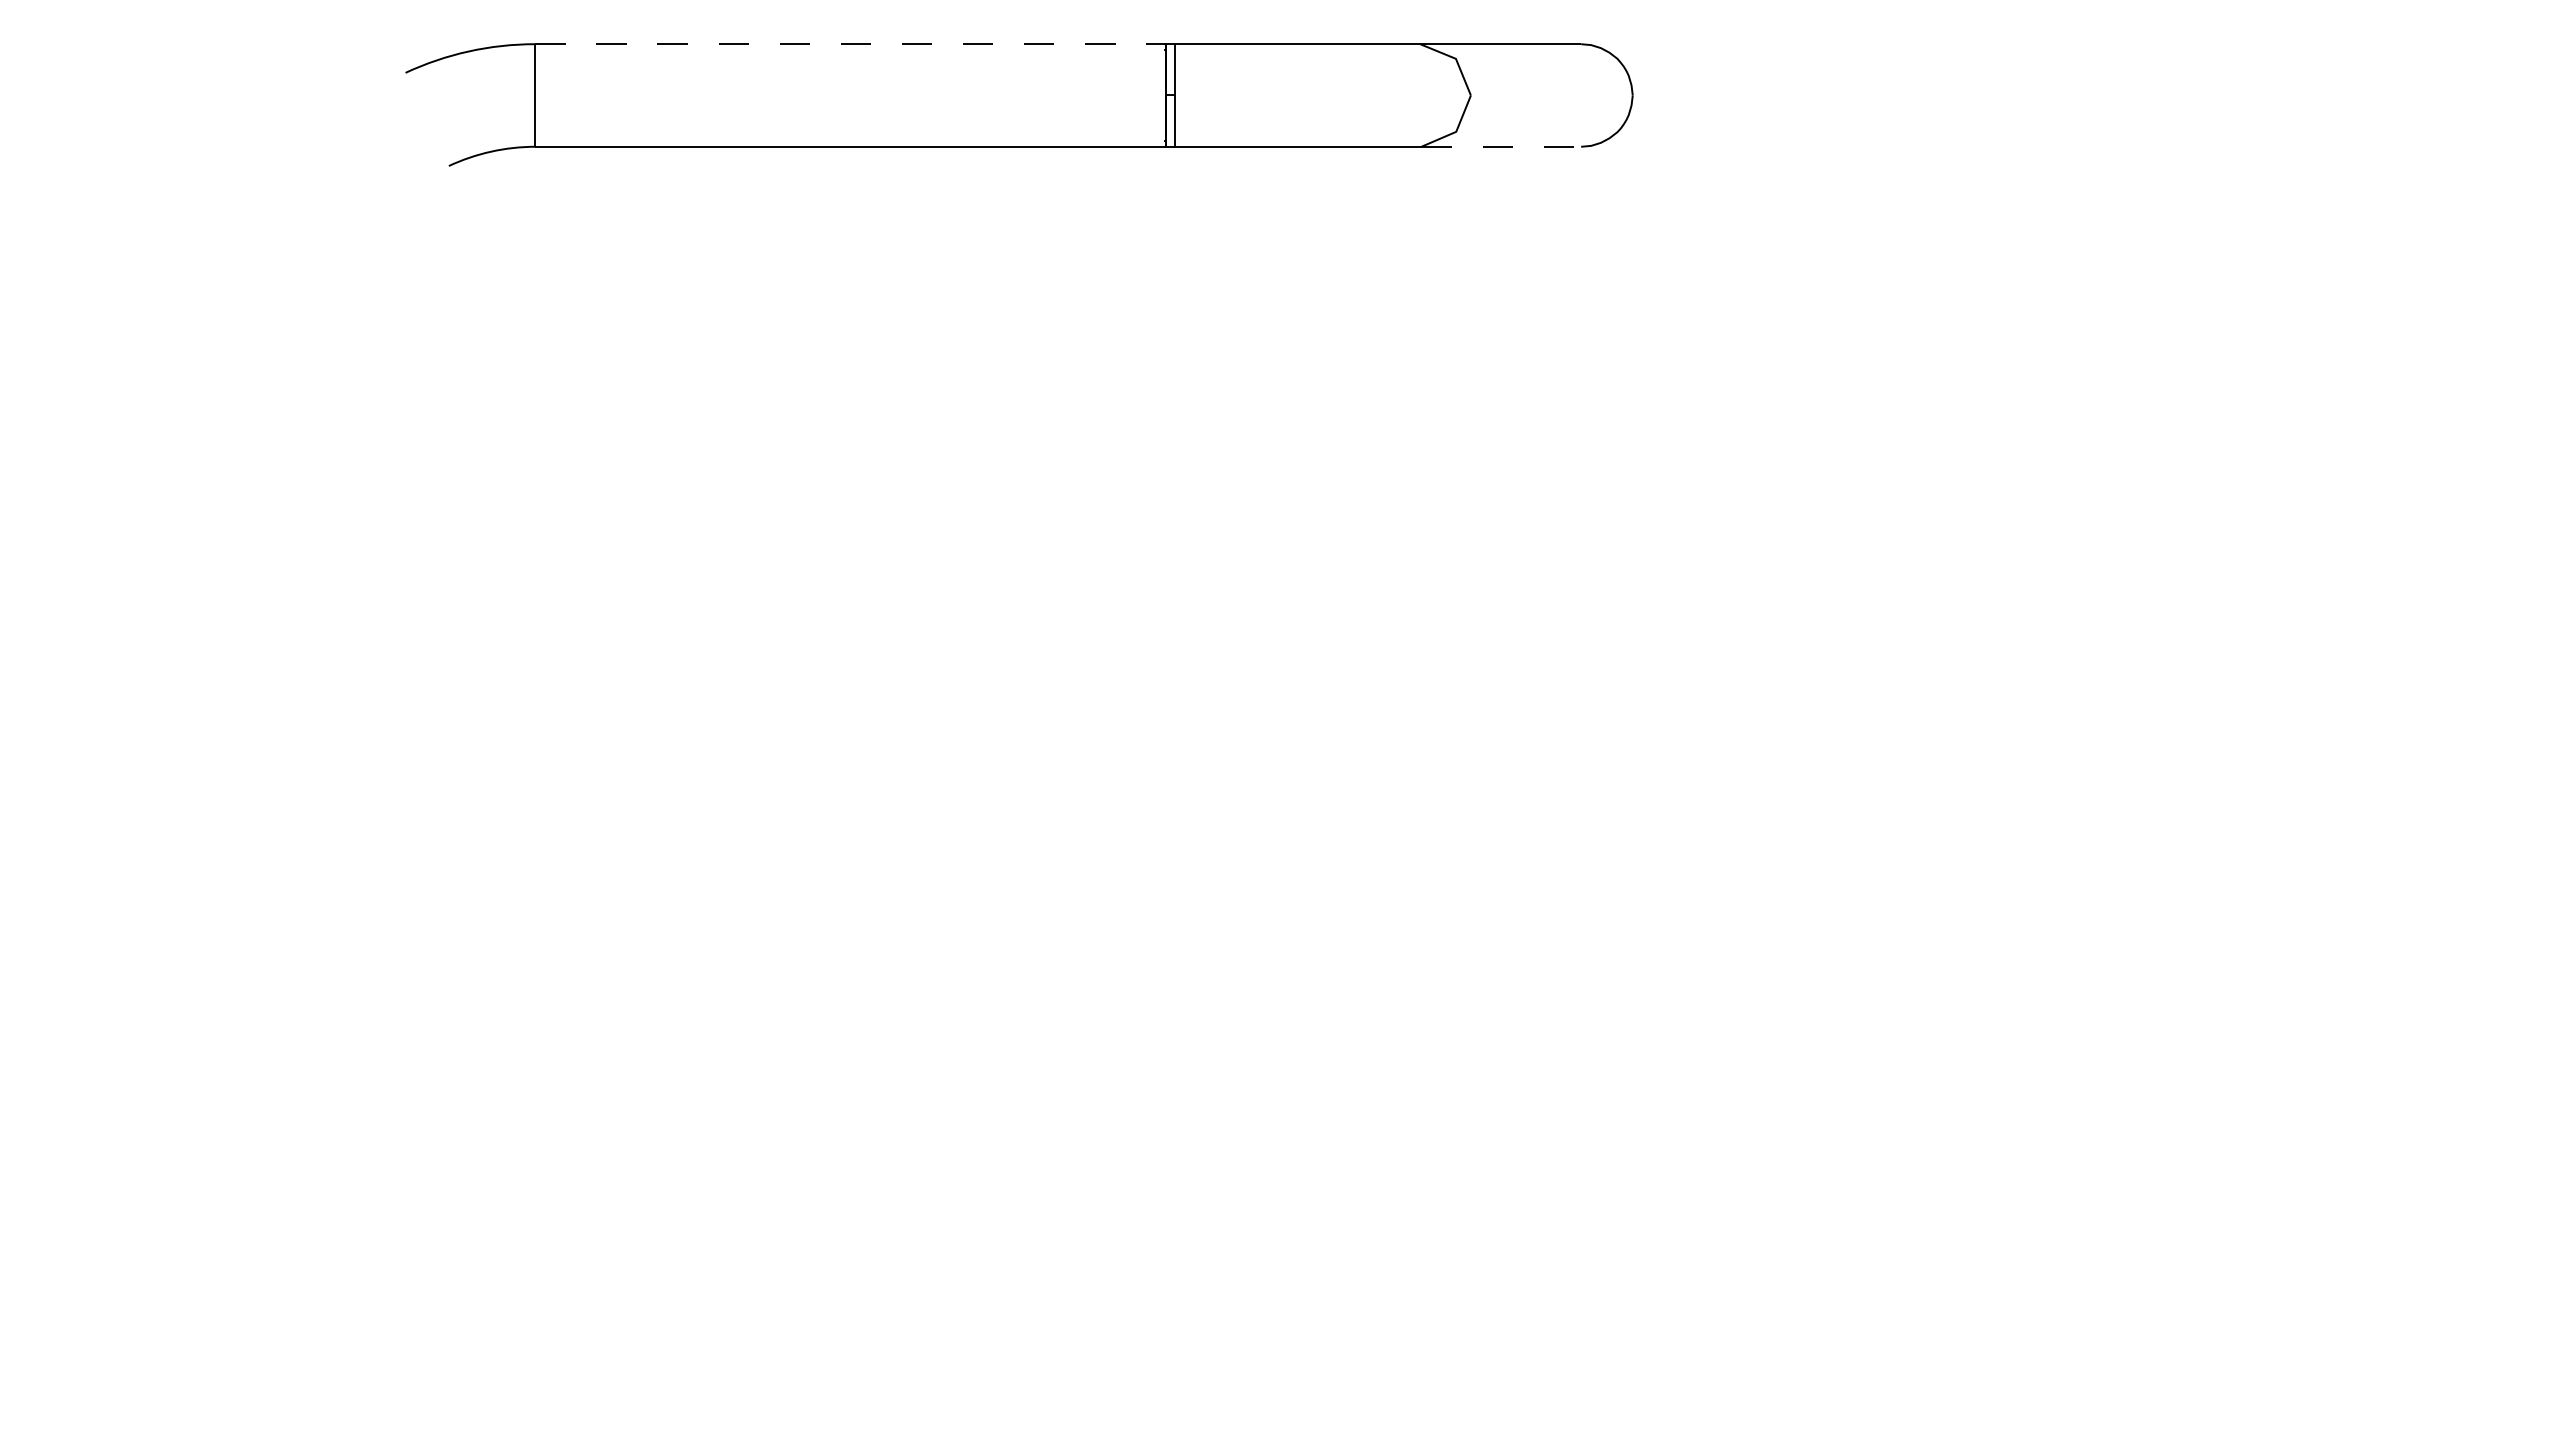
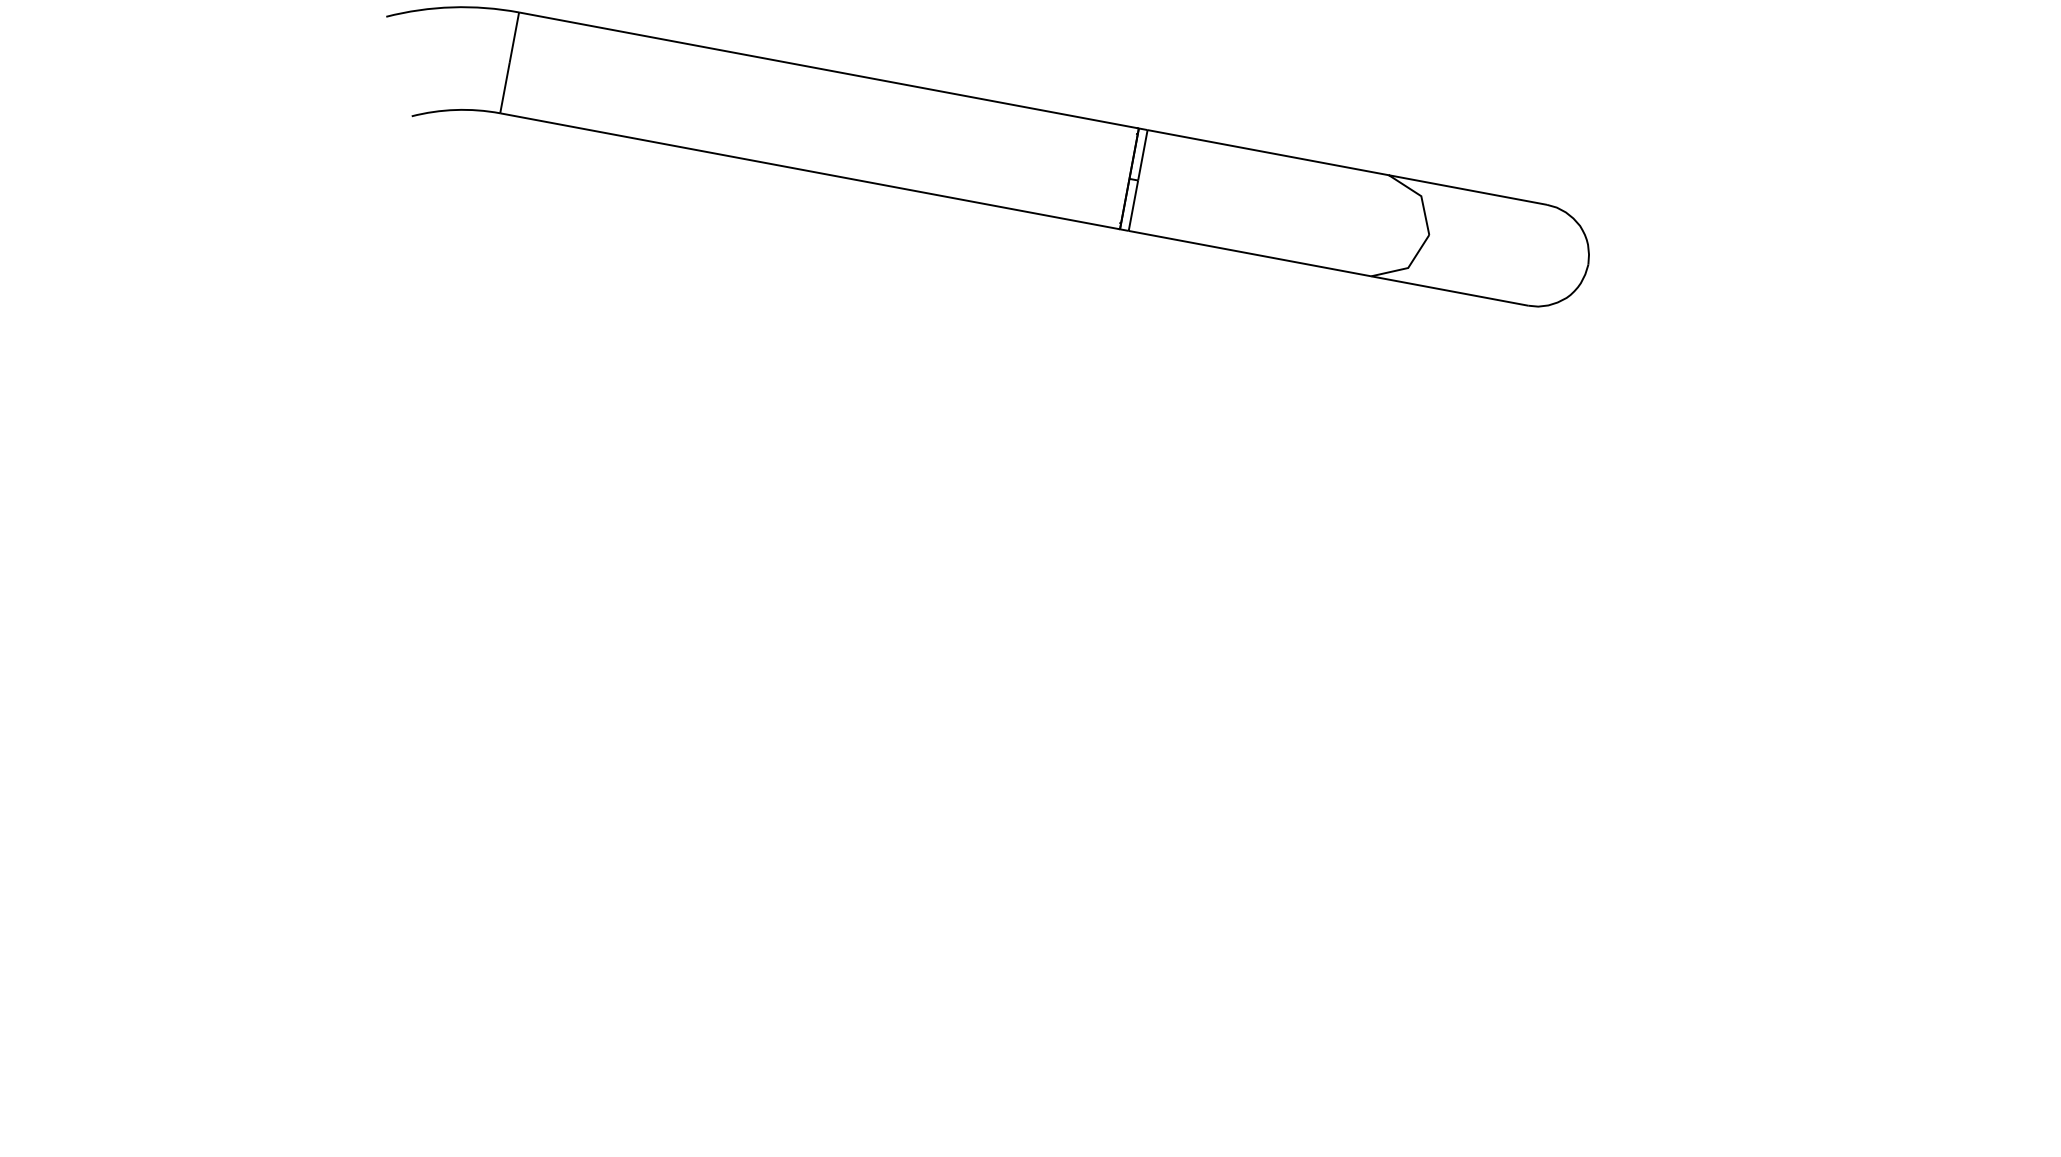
line: (851, 44) -> (829, 70), dashed -> solid
line: (1501, 146) -> (1449, 290), dashed -> solid

